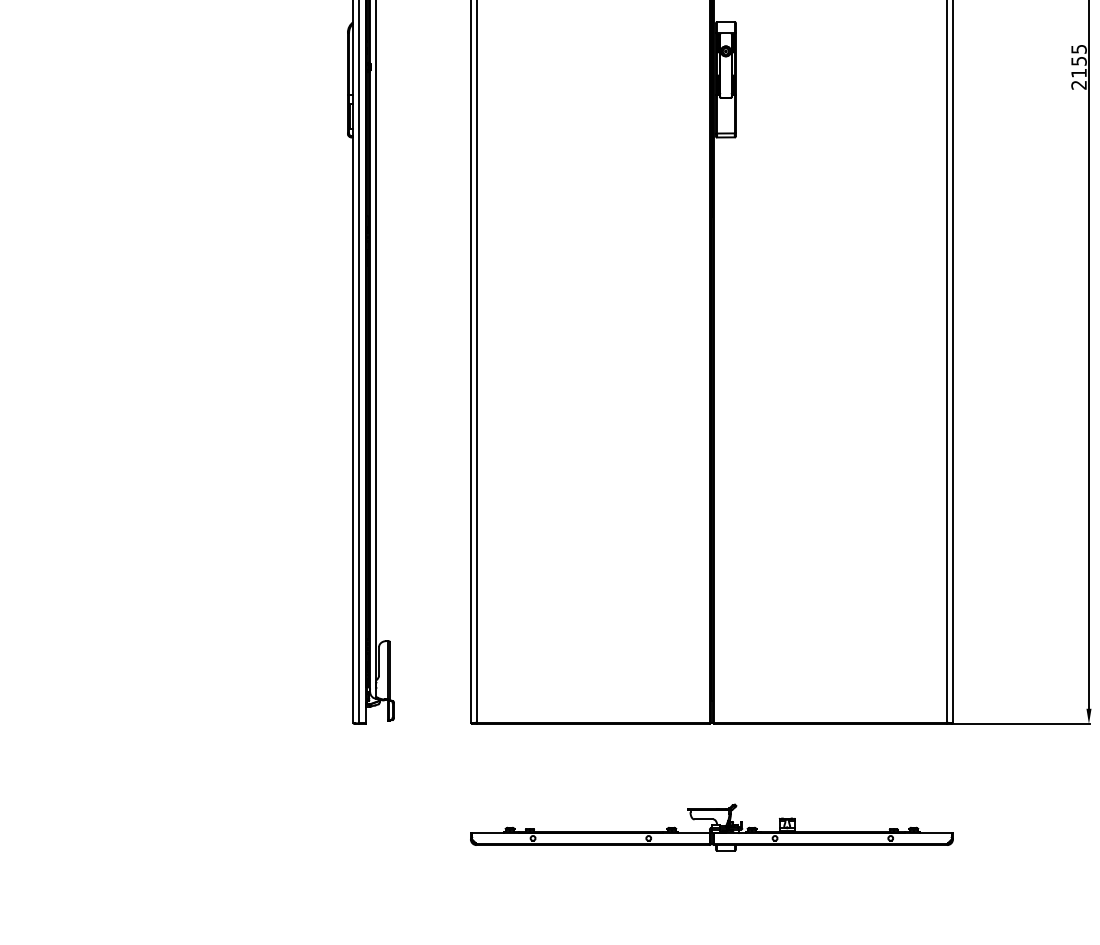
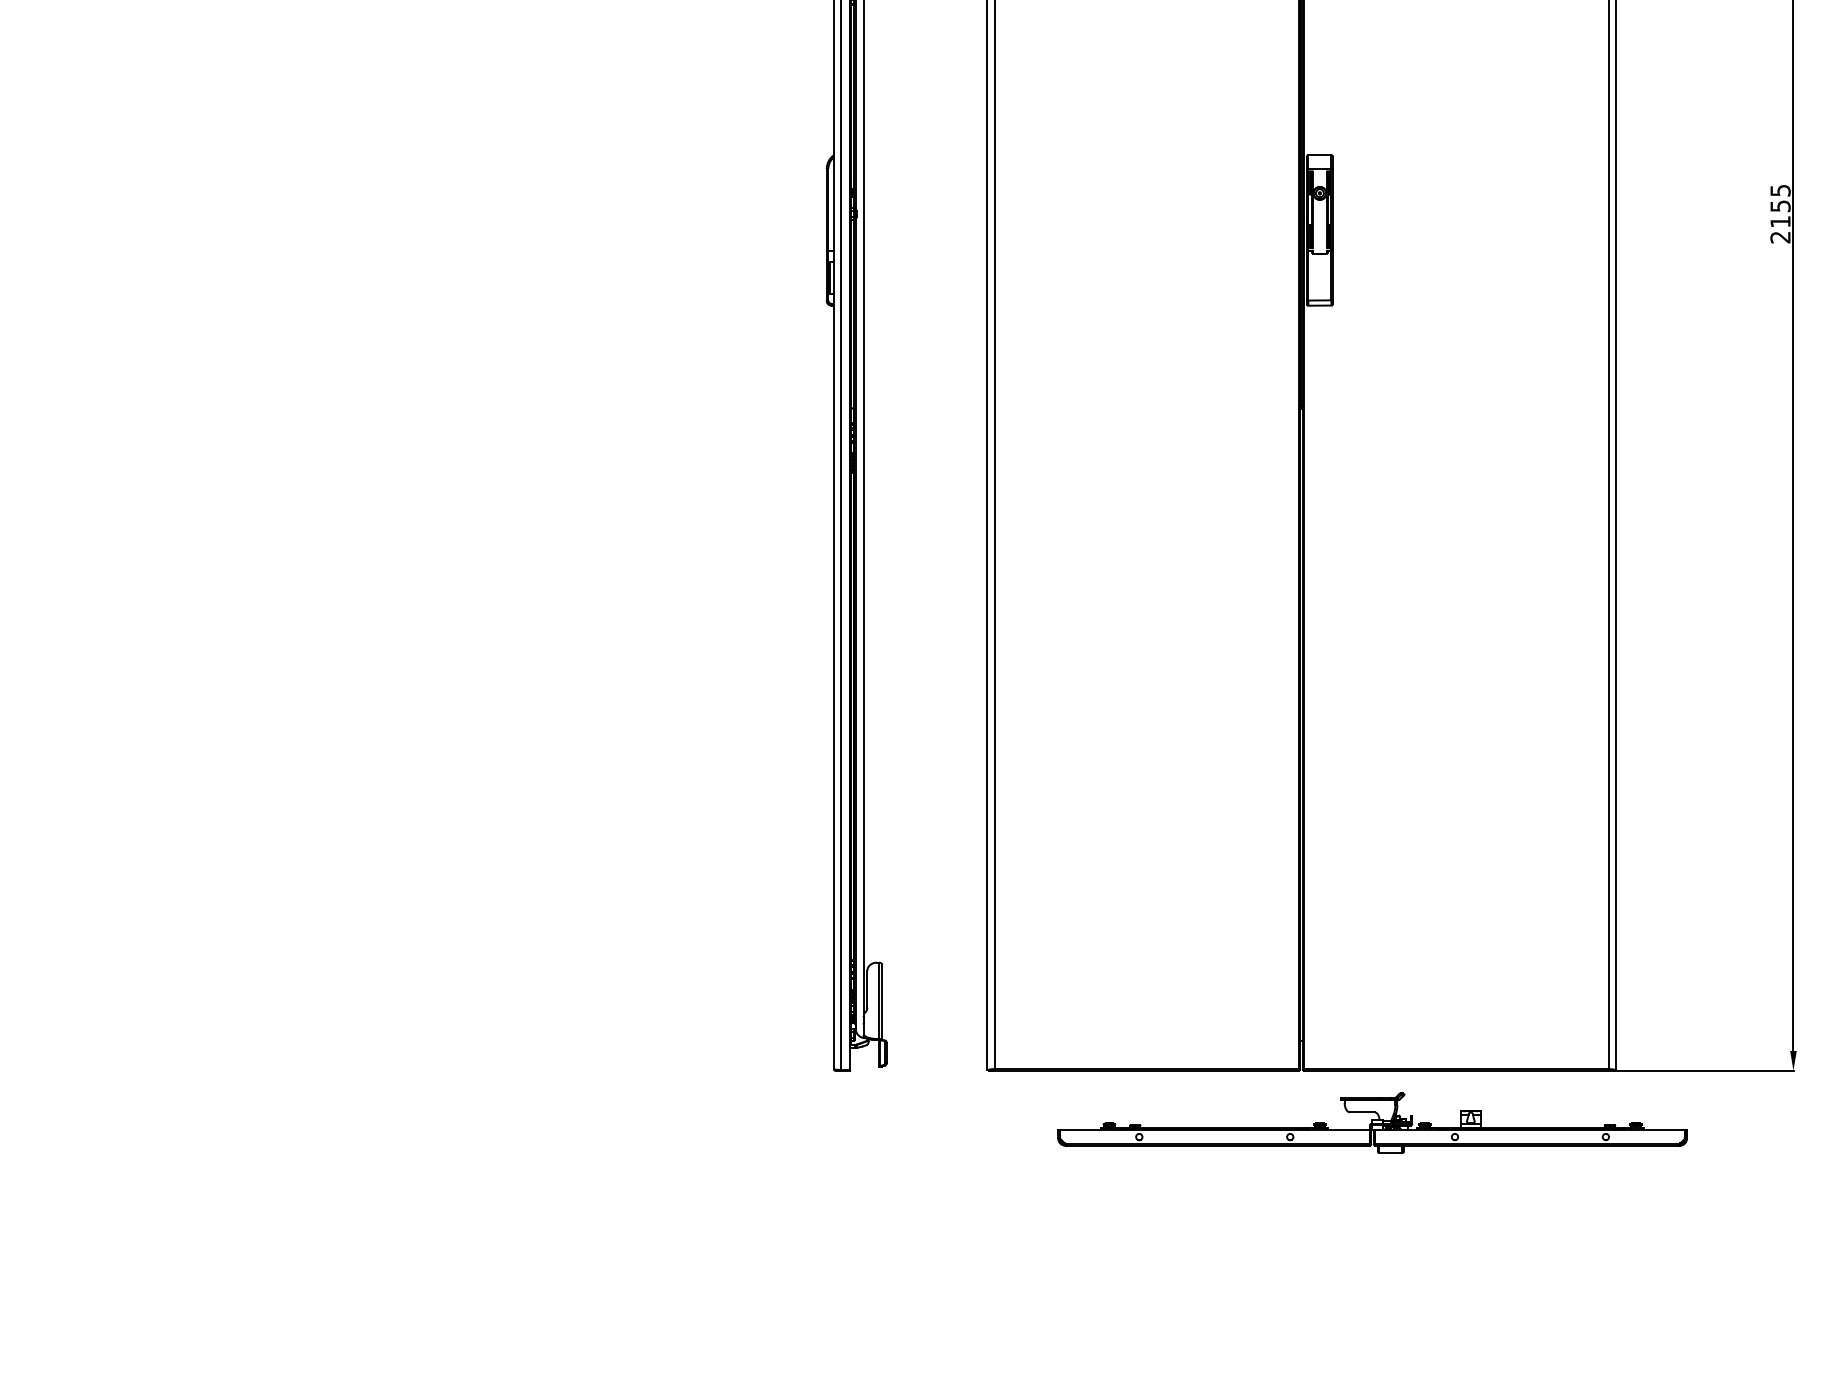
part: (711, 827) -> (1372, 1122), moved

